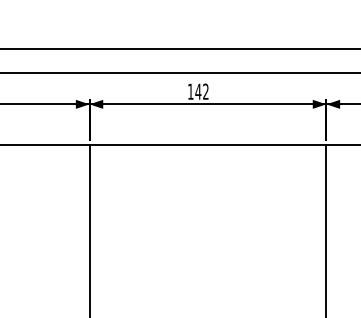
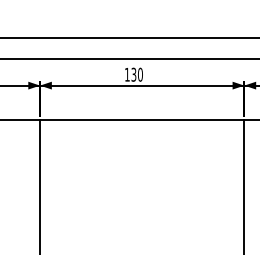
text: (201, 91) -> (136, 74), 142 -> 130

